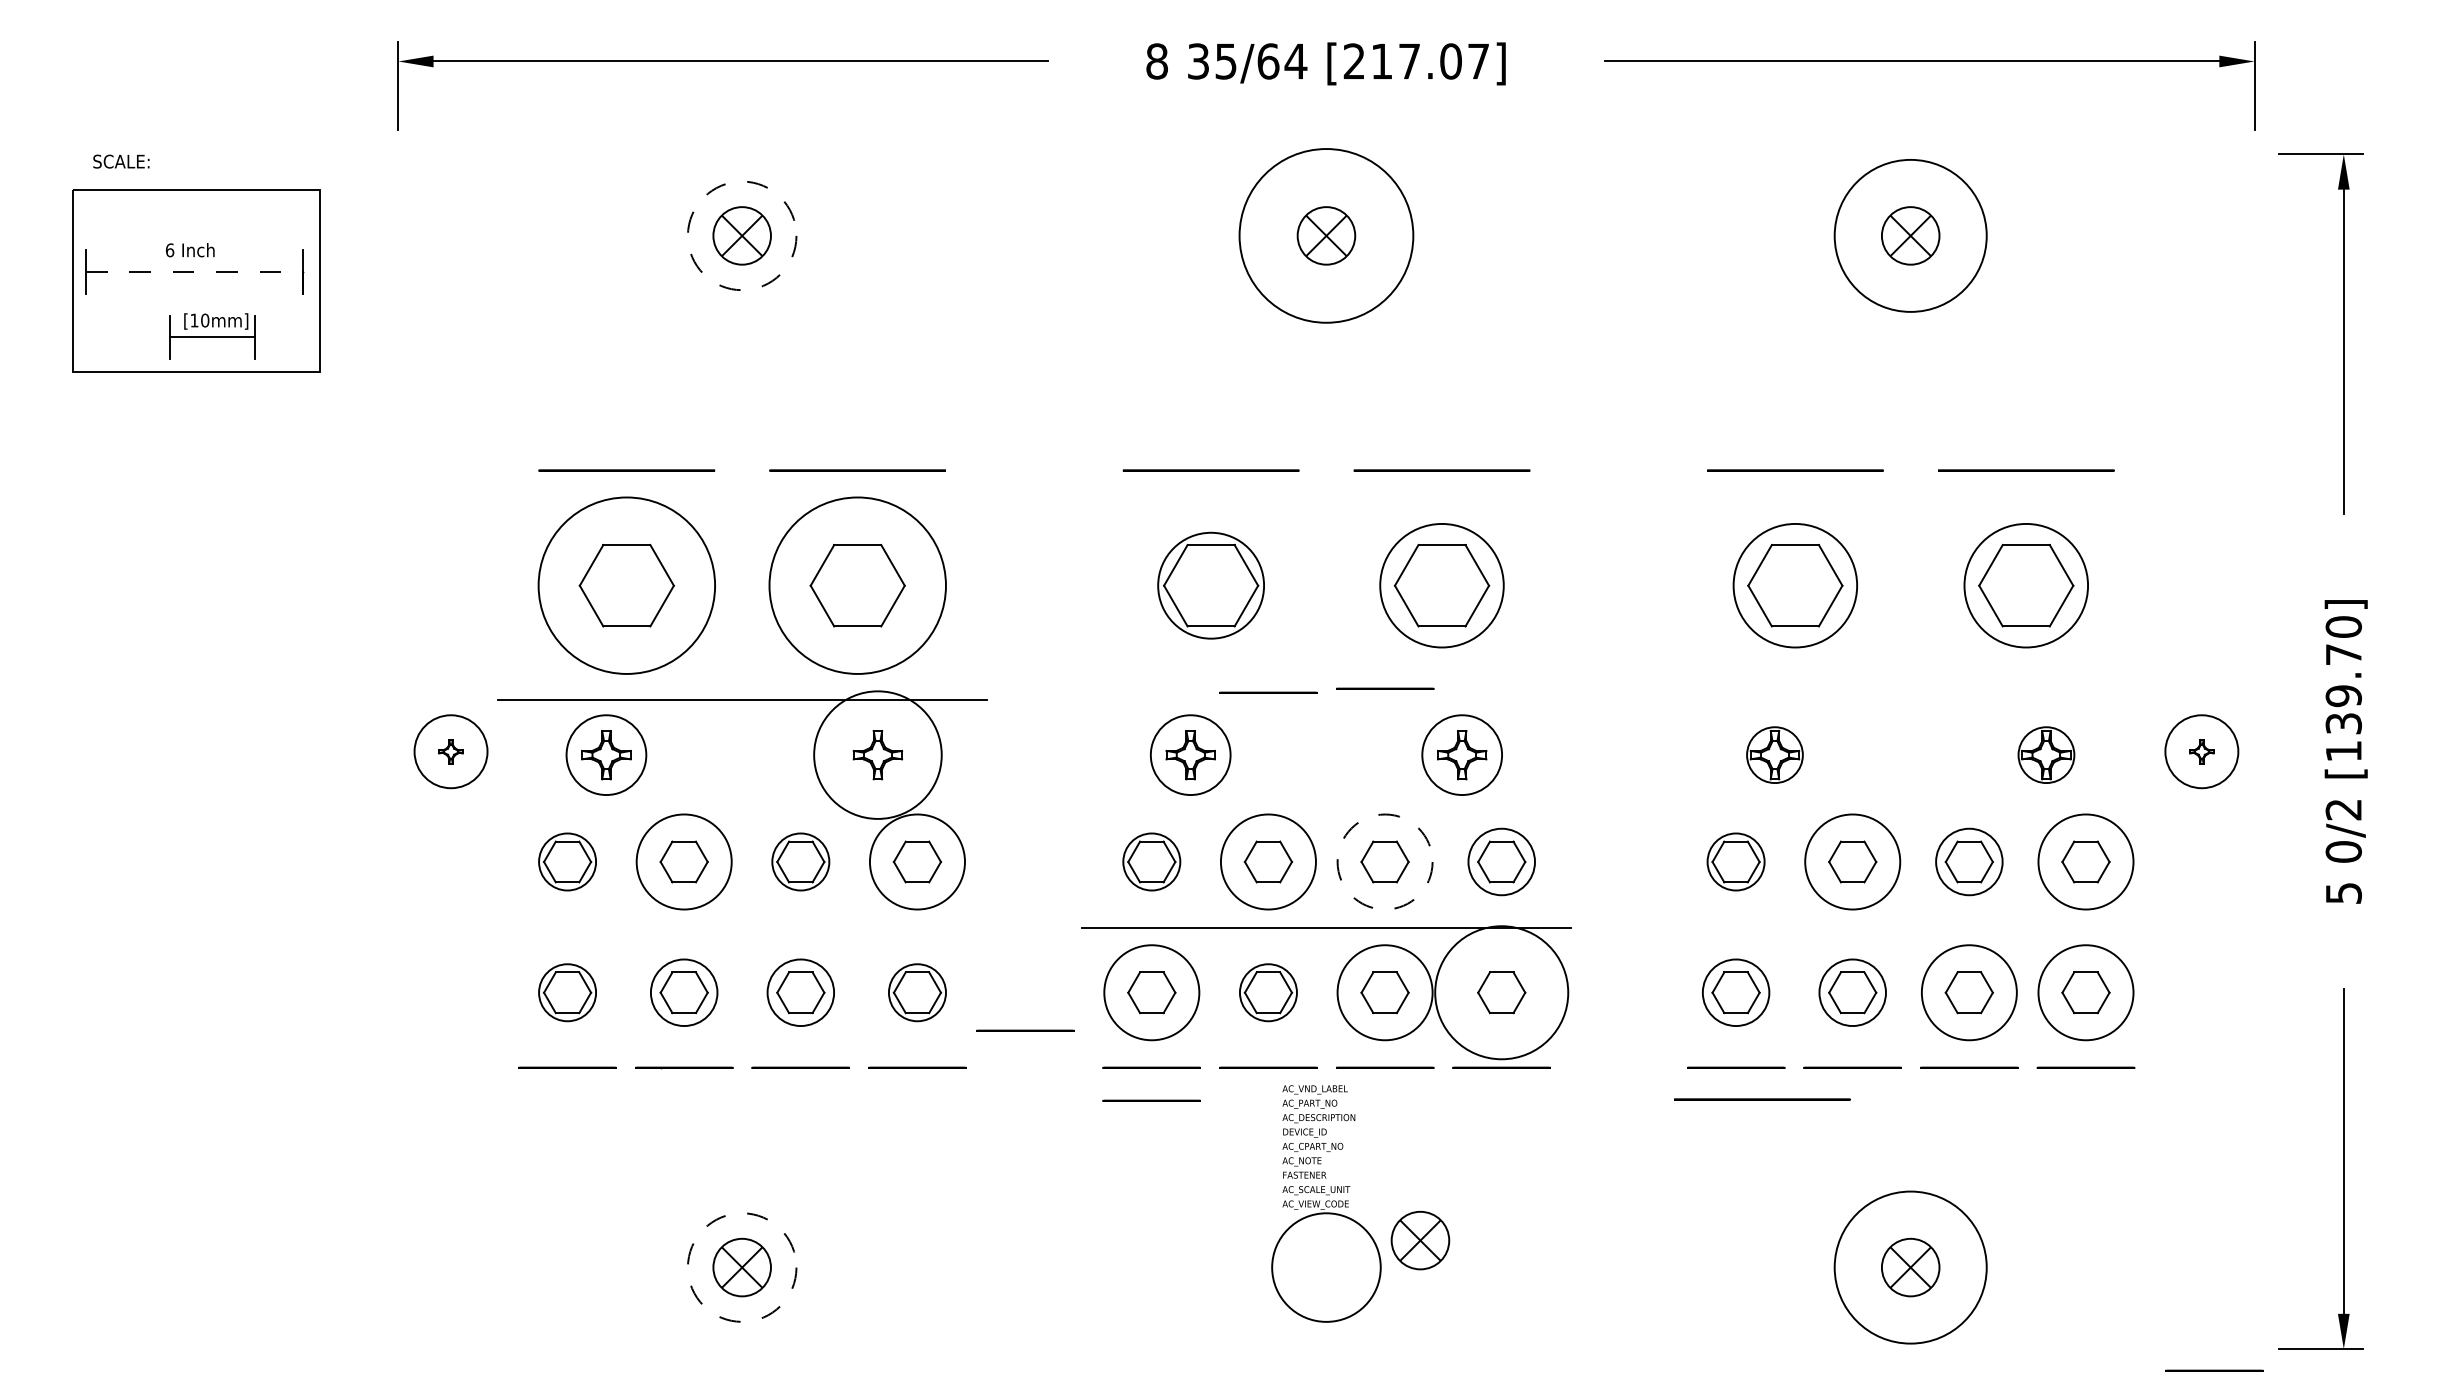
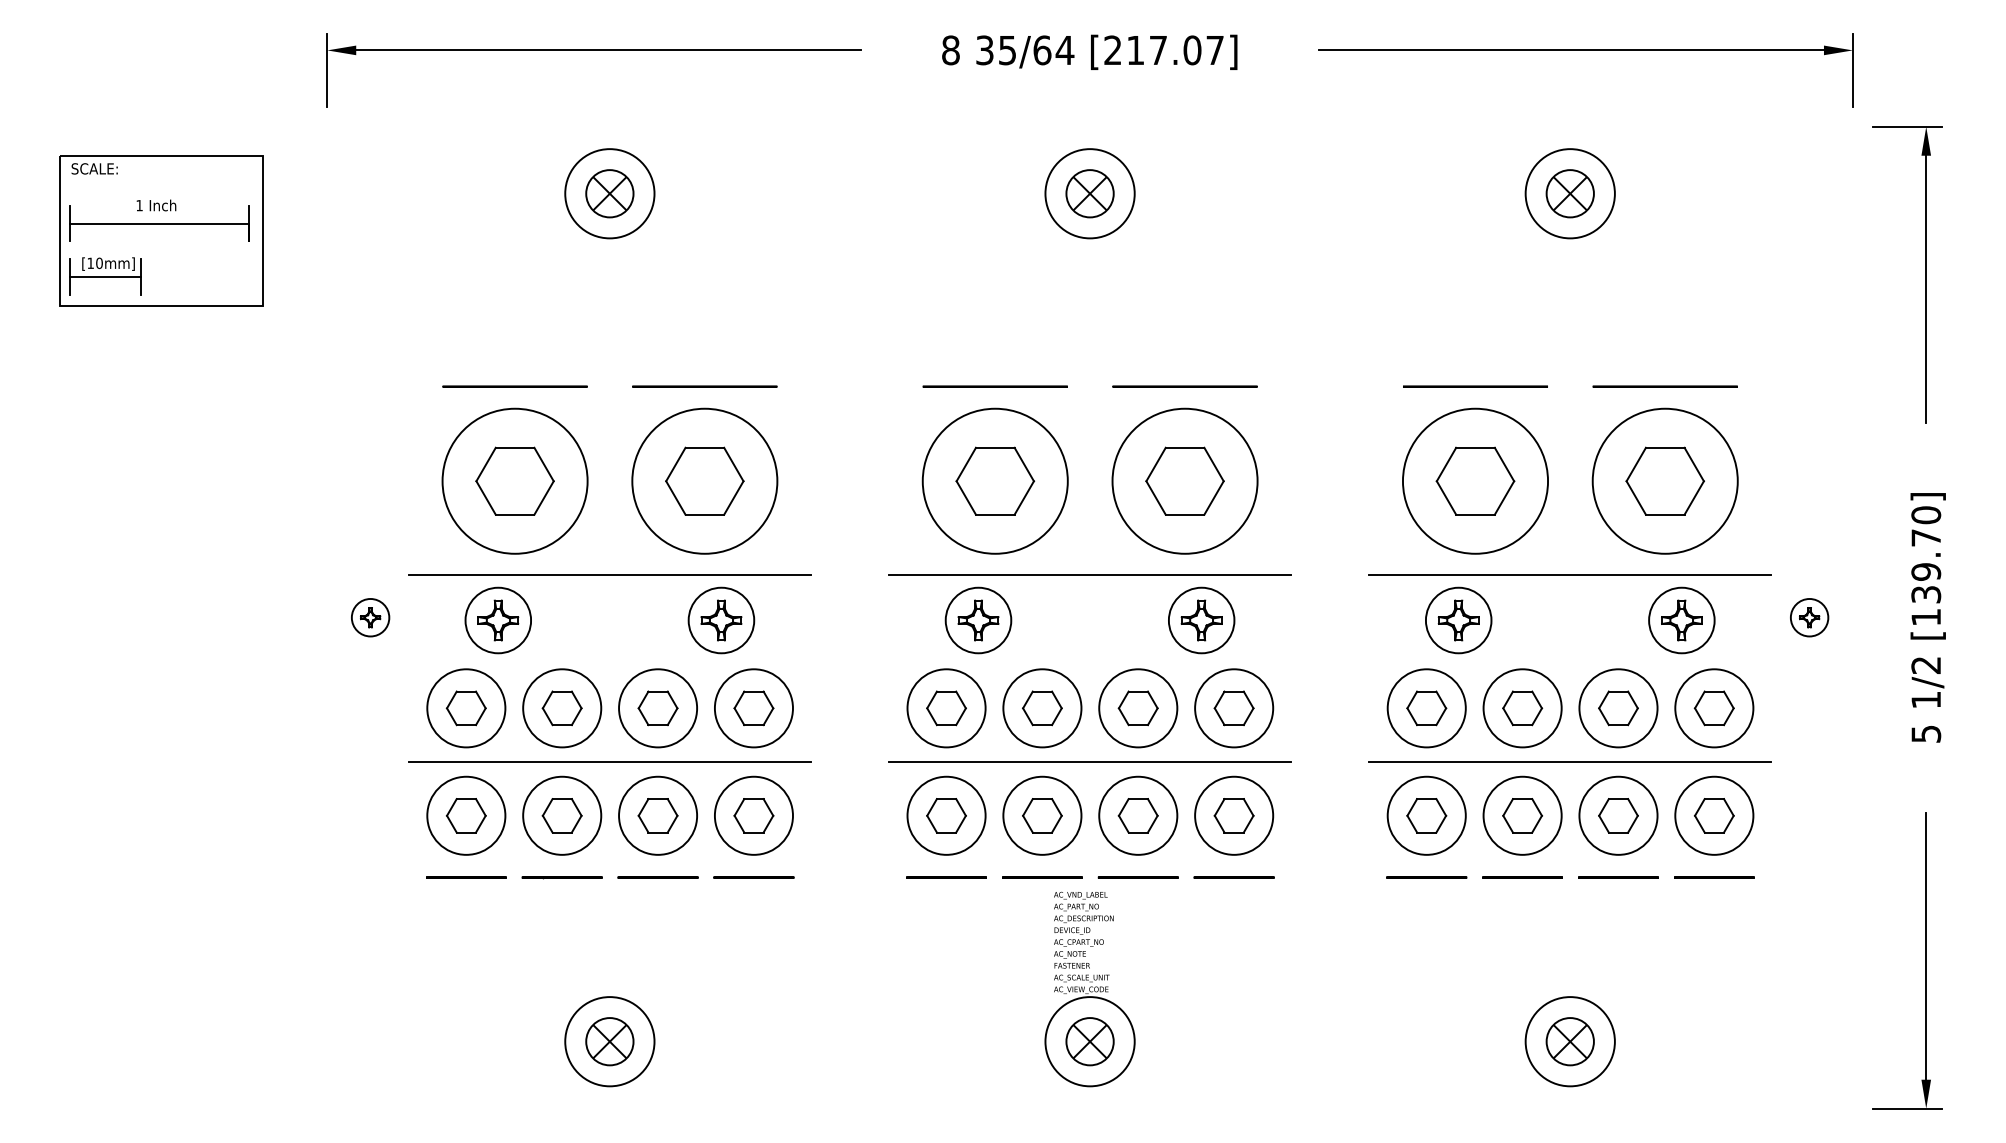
text: (121, 161) -> (94, 168), moved
circle: (741, 235) -> (609, 193), dashed -> solid
circle: (1326, 235) -> (1090, 193), size x0.62
circle: (1910, 235) -> (1570, 193), size x0.71
text: (170, 250) -> (140, 205), 6 -> 1
line: (194, 272) -> (159, 223), dashed -> solid
part: (212, 336) -> (105, 276), moved
circle: (1210, 585) -> (994, 481), size x1.67
circle: (1441, 585) -> (1184, 481), size x1.43
circle: (1795, 585) -> (1475, 481), size x1.43
circle: (2026, 585) -> (1665, 481), size x1.43
line: (1385, 688) -> (1138, 565), removed
line: (1268, 692) -> (1042, 569), removed
line: (1326, 699) -> (1090, 574), added
line: (1910, 699) -> (1570, 574), added
circle: (450, 751) -> (370, 617), size x0.62
circle: (2201, 751) -> (1809, 617), size x0.62
circle: (877, 755) -> (721, 620), size x0.62
circle: (1774, 755) -> (1458, 620), size x1.43
circle: (2046, 755) -> (1681, 620), size x1.43
text: (2343, 851) -> (1925, 699), 0/2 -> 1/2
circle: (567, 861) -> (466, 707), size x1.67
circle: (800, 861) -> (657, 707), size x1.67
circle: (1151, 861) -> (946, 707), size x1.67
circle: (1384, 861) -> (1137, 707), dashed -> solid
circle: (1501, 861) -> (1233, 707), size x1.43
circle: (1735, 861) -> (1426, 707), size x1.67
circle: (1968, 861) -> (1617, 707), size x1.43
line: (741, 927) -> (609, 762), added
line: (1910, 927) -> (1570, 762), added
circle: (567, 992) -> (466, 815), size x1.67
circle: (683, 992) -> (561, 815), size x1.43
circle: (800, 992) -> (657, 815), size x1.43
circle: (916, 992) -> (753, 815), size x1.67
circle: (1267, 992) -> (1041, 815), size x1.67
circle: (1501, 992) -> (1233, 815), size x0.71
circle: (1735, 992) -> (1426, 815), size x1.43
circle: (1852, 992) -> (1522, 815), size x1.43
line: (1025, 1030) -> (842, 846), removed
circle: (1762, 1099) -> (1448, 903), removed
line: (1151, 1100) -> (946, 904), removed
part: (1420, 1240) -> (1090, 1041), moved
circle: (741, 1267) -> (609, 1041), dashed -> solid
circle: (1910, 1267) -> (1570, 1041), size x0.71
line: (2214, 1370) -> (1819, 1126), removed

